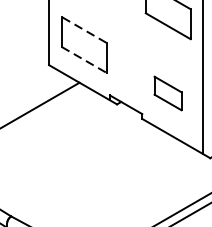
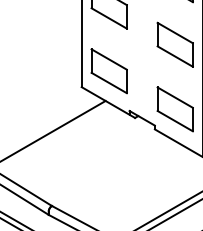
line: (83, 29) -> (108, 59), dashed -> solid
line: (84, 60) -> (109, 83), dashed -> solid
part: (167, 93) -> (174, 109), size x1.67

